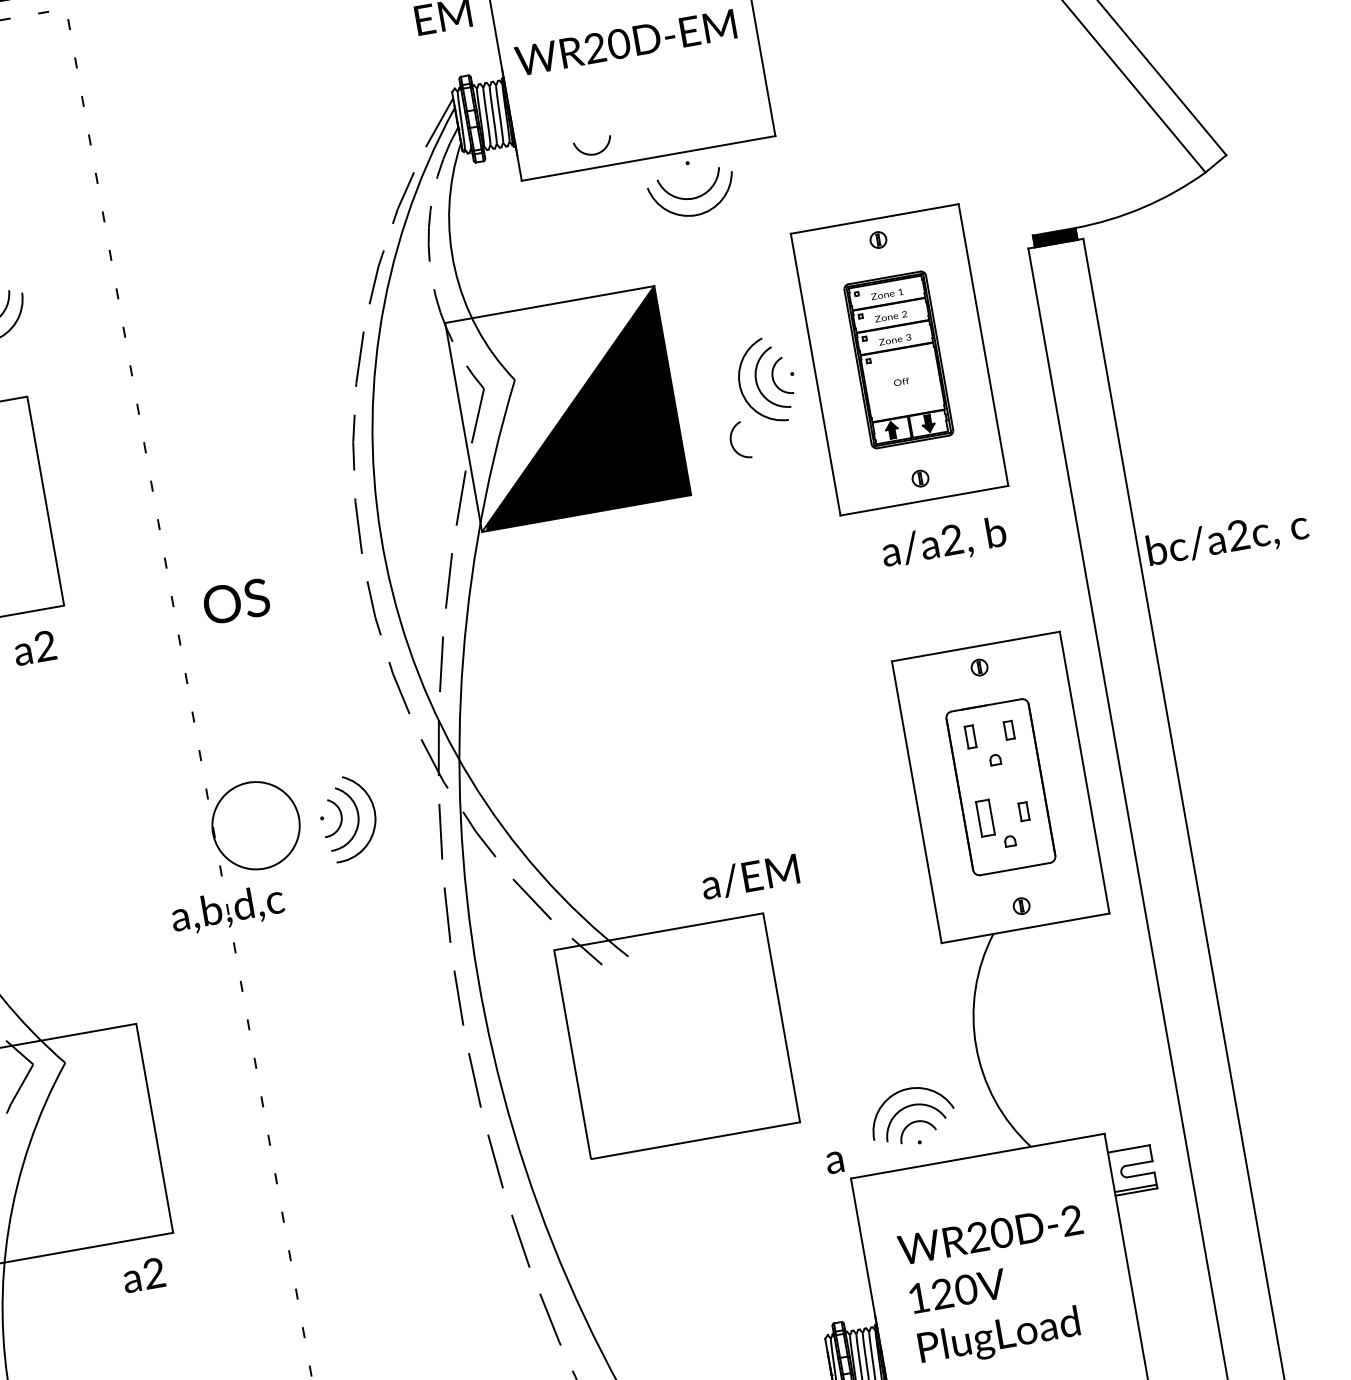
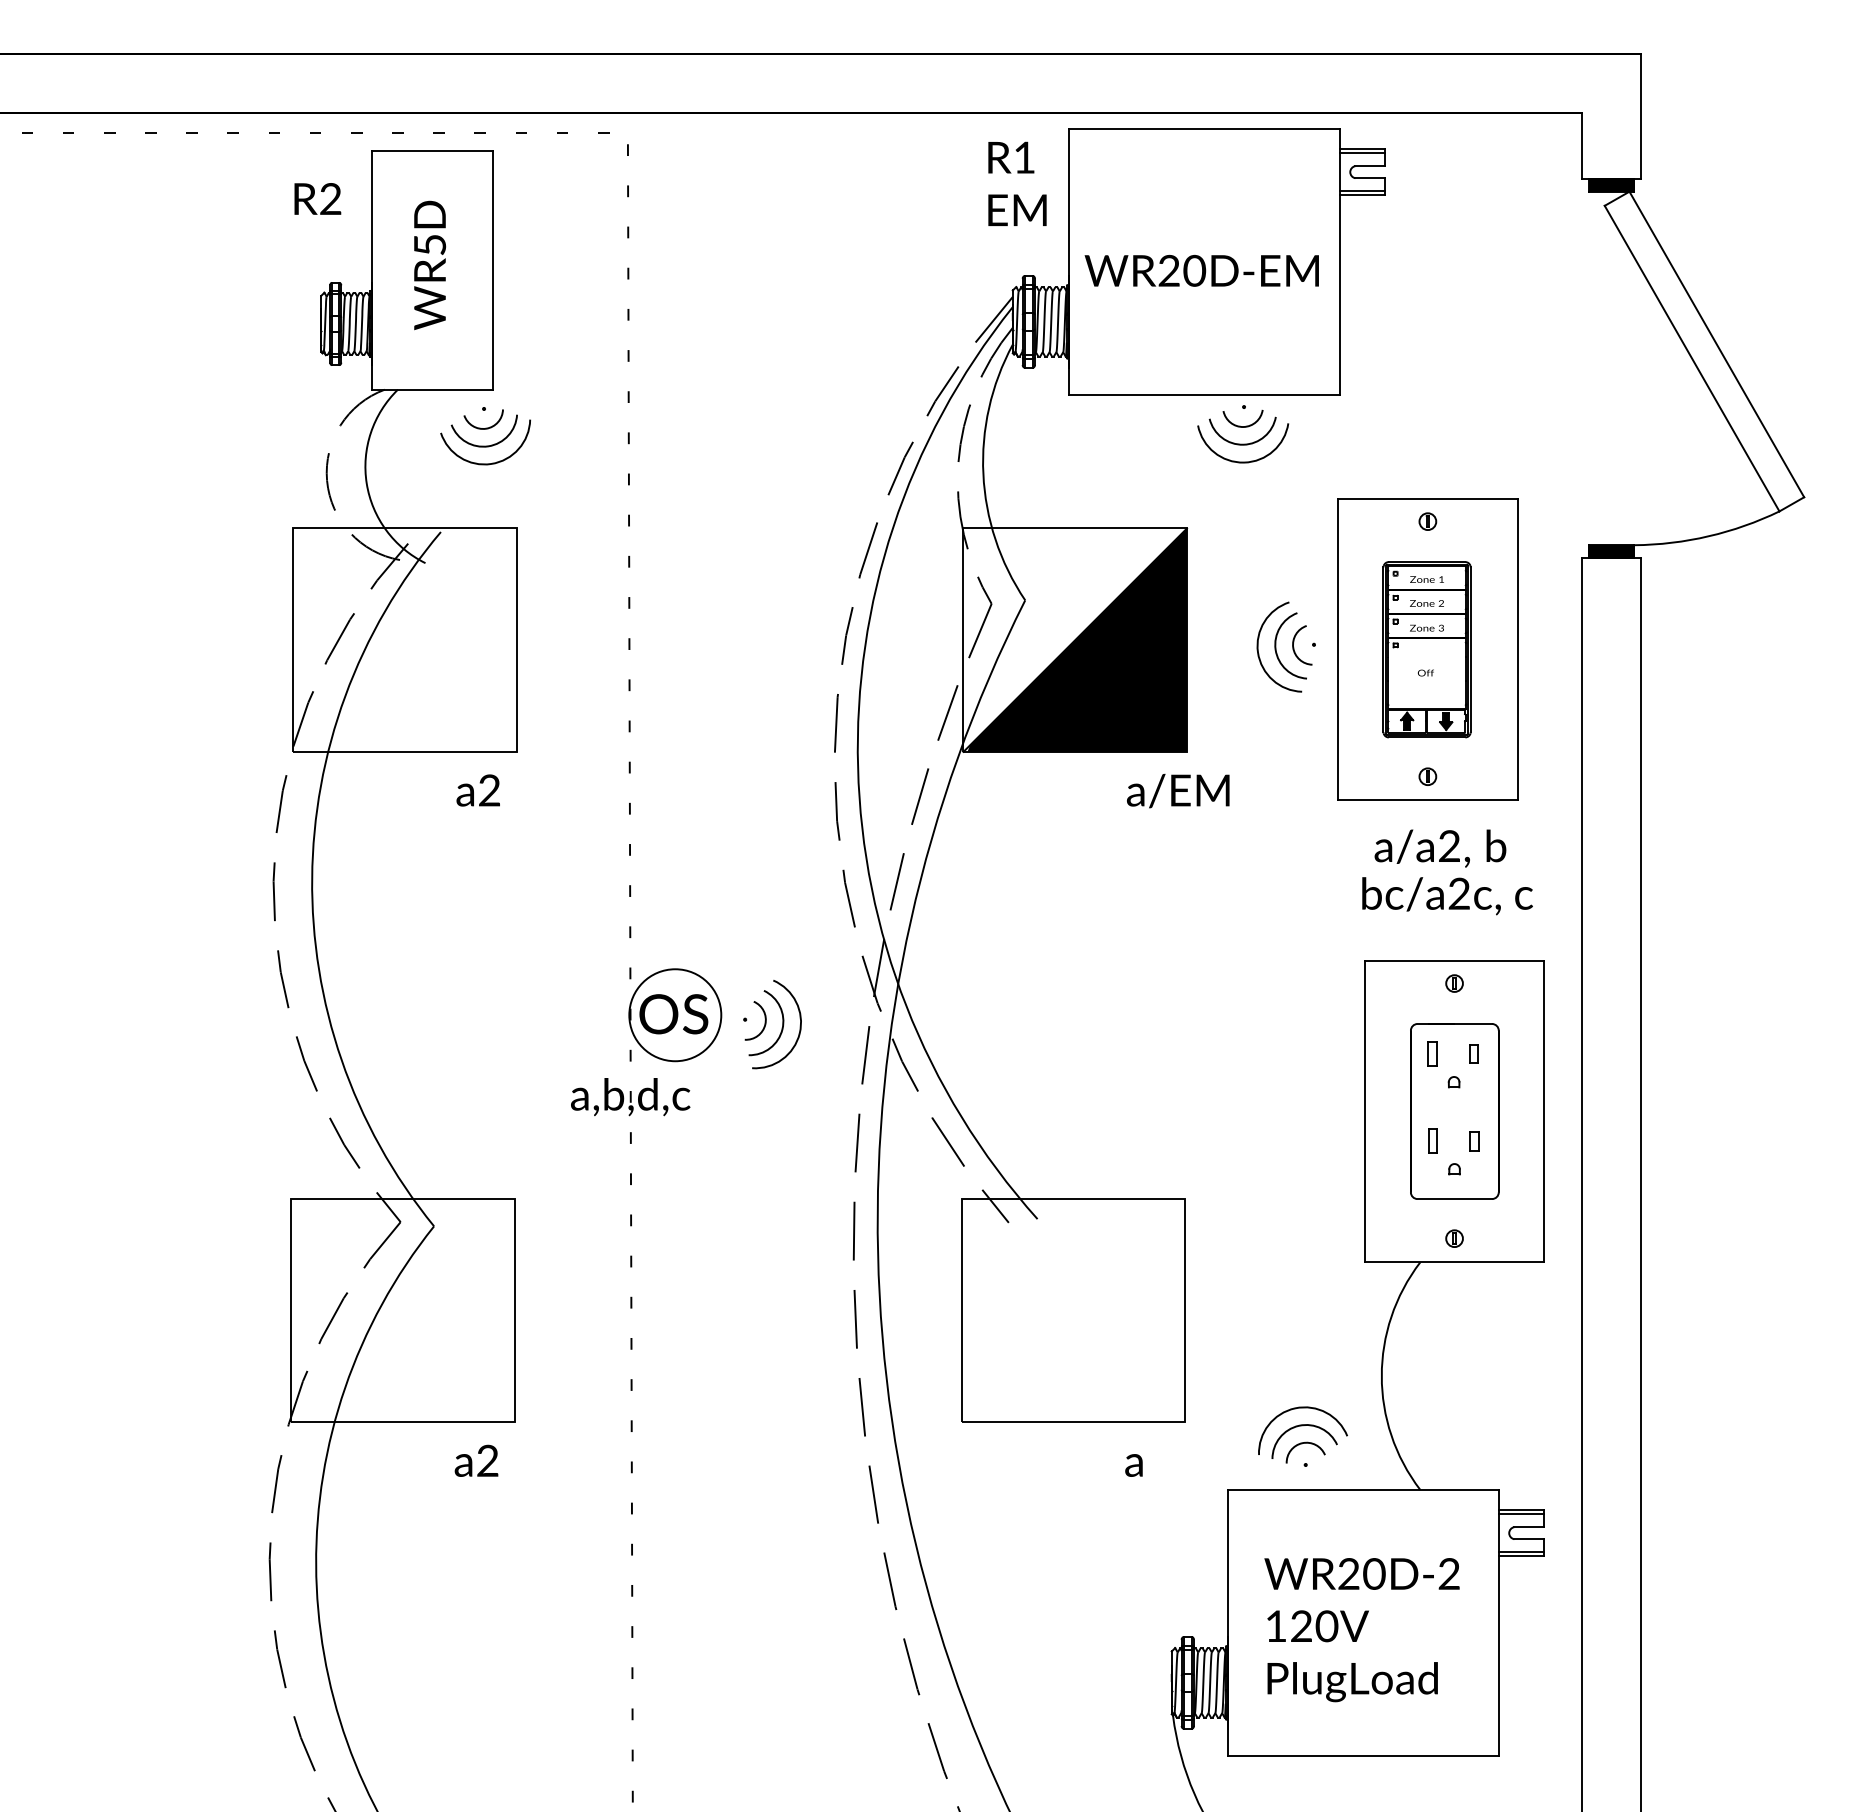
arc: (591, 153) -> (1240, 425), moved
arc: (732, 443) -> (1239, 706), removed
text: (1227, 539) -> (1447, 896), moved
text: (236, 601) -> (673, 1014), moved
part: (984, 818) -> (1432, 1140), size x0.62
text: (750, 876) -> (1178, 790), moved
line: (1128, 1153) -> (1520, 1514), added
text: (834, 1162) -> (1133, 1465), moved

